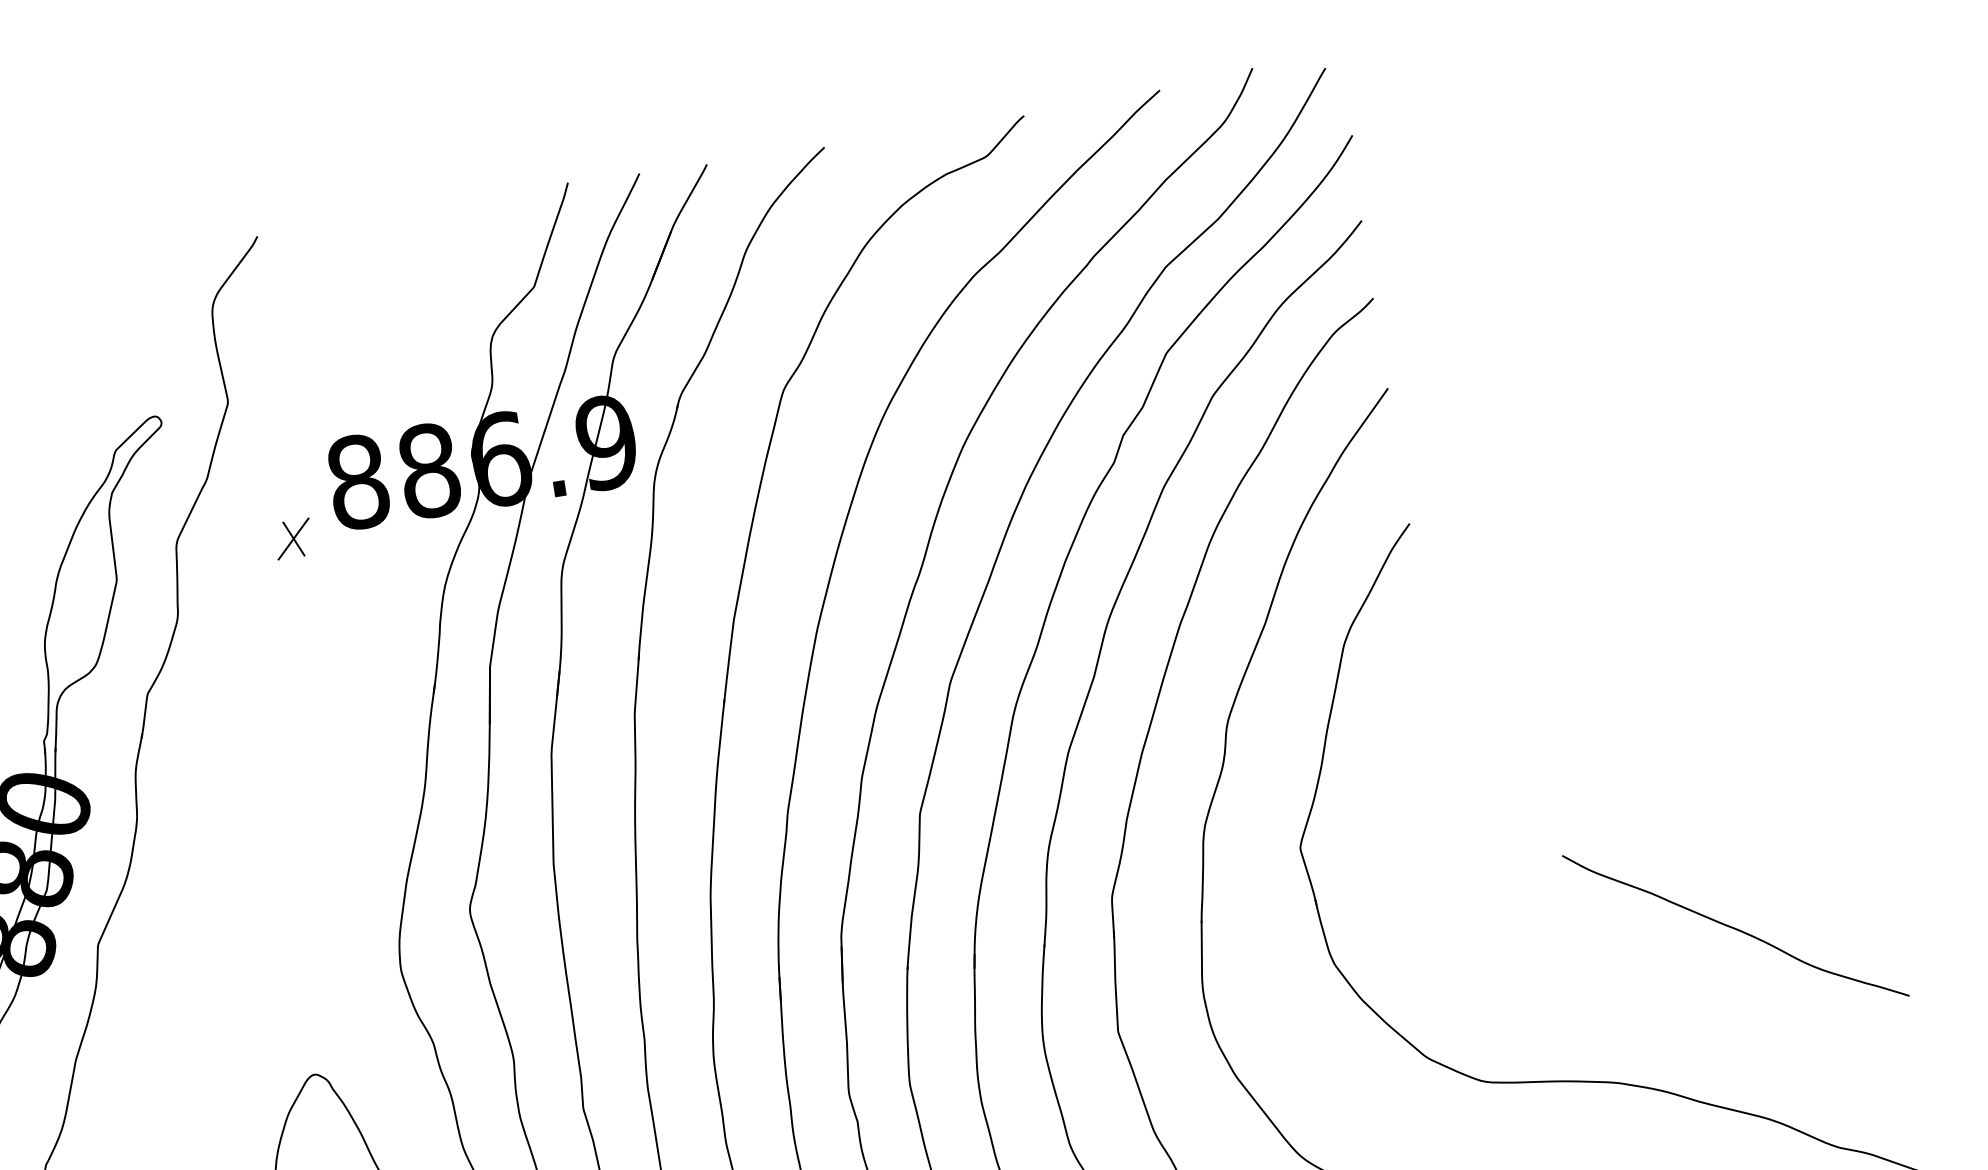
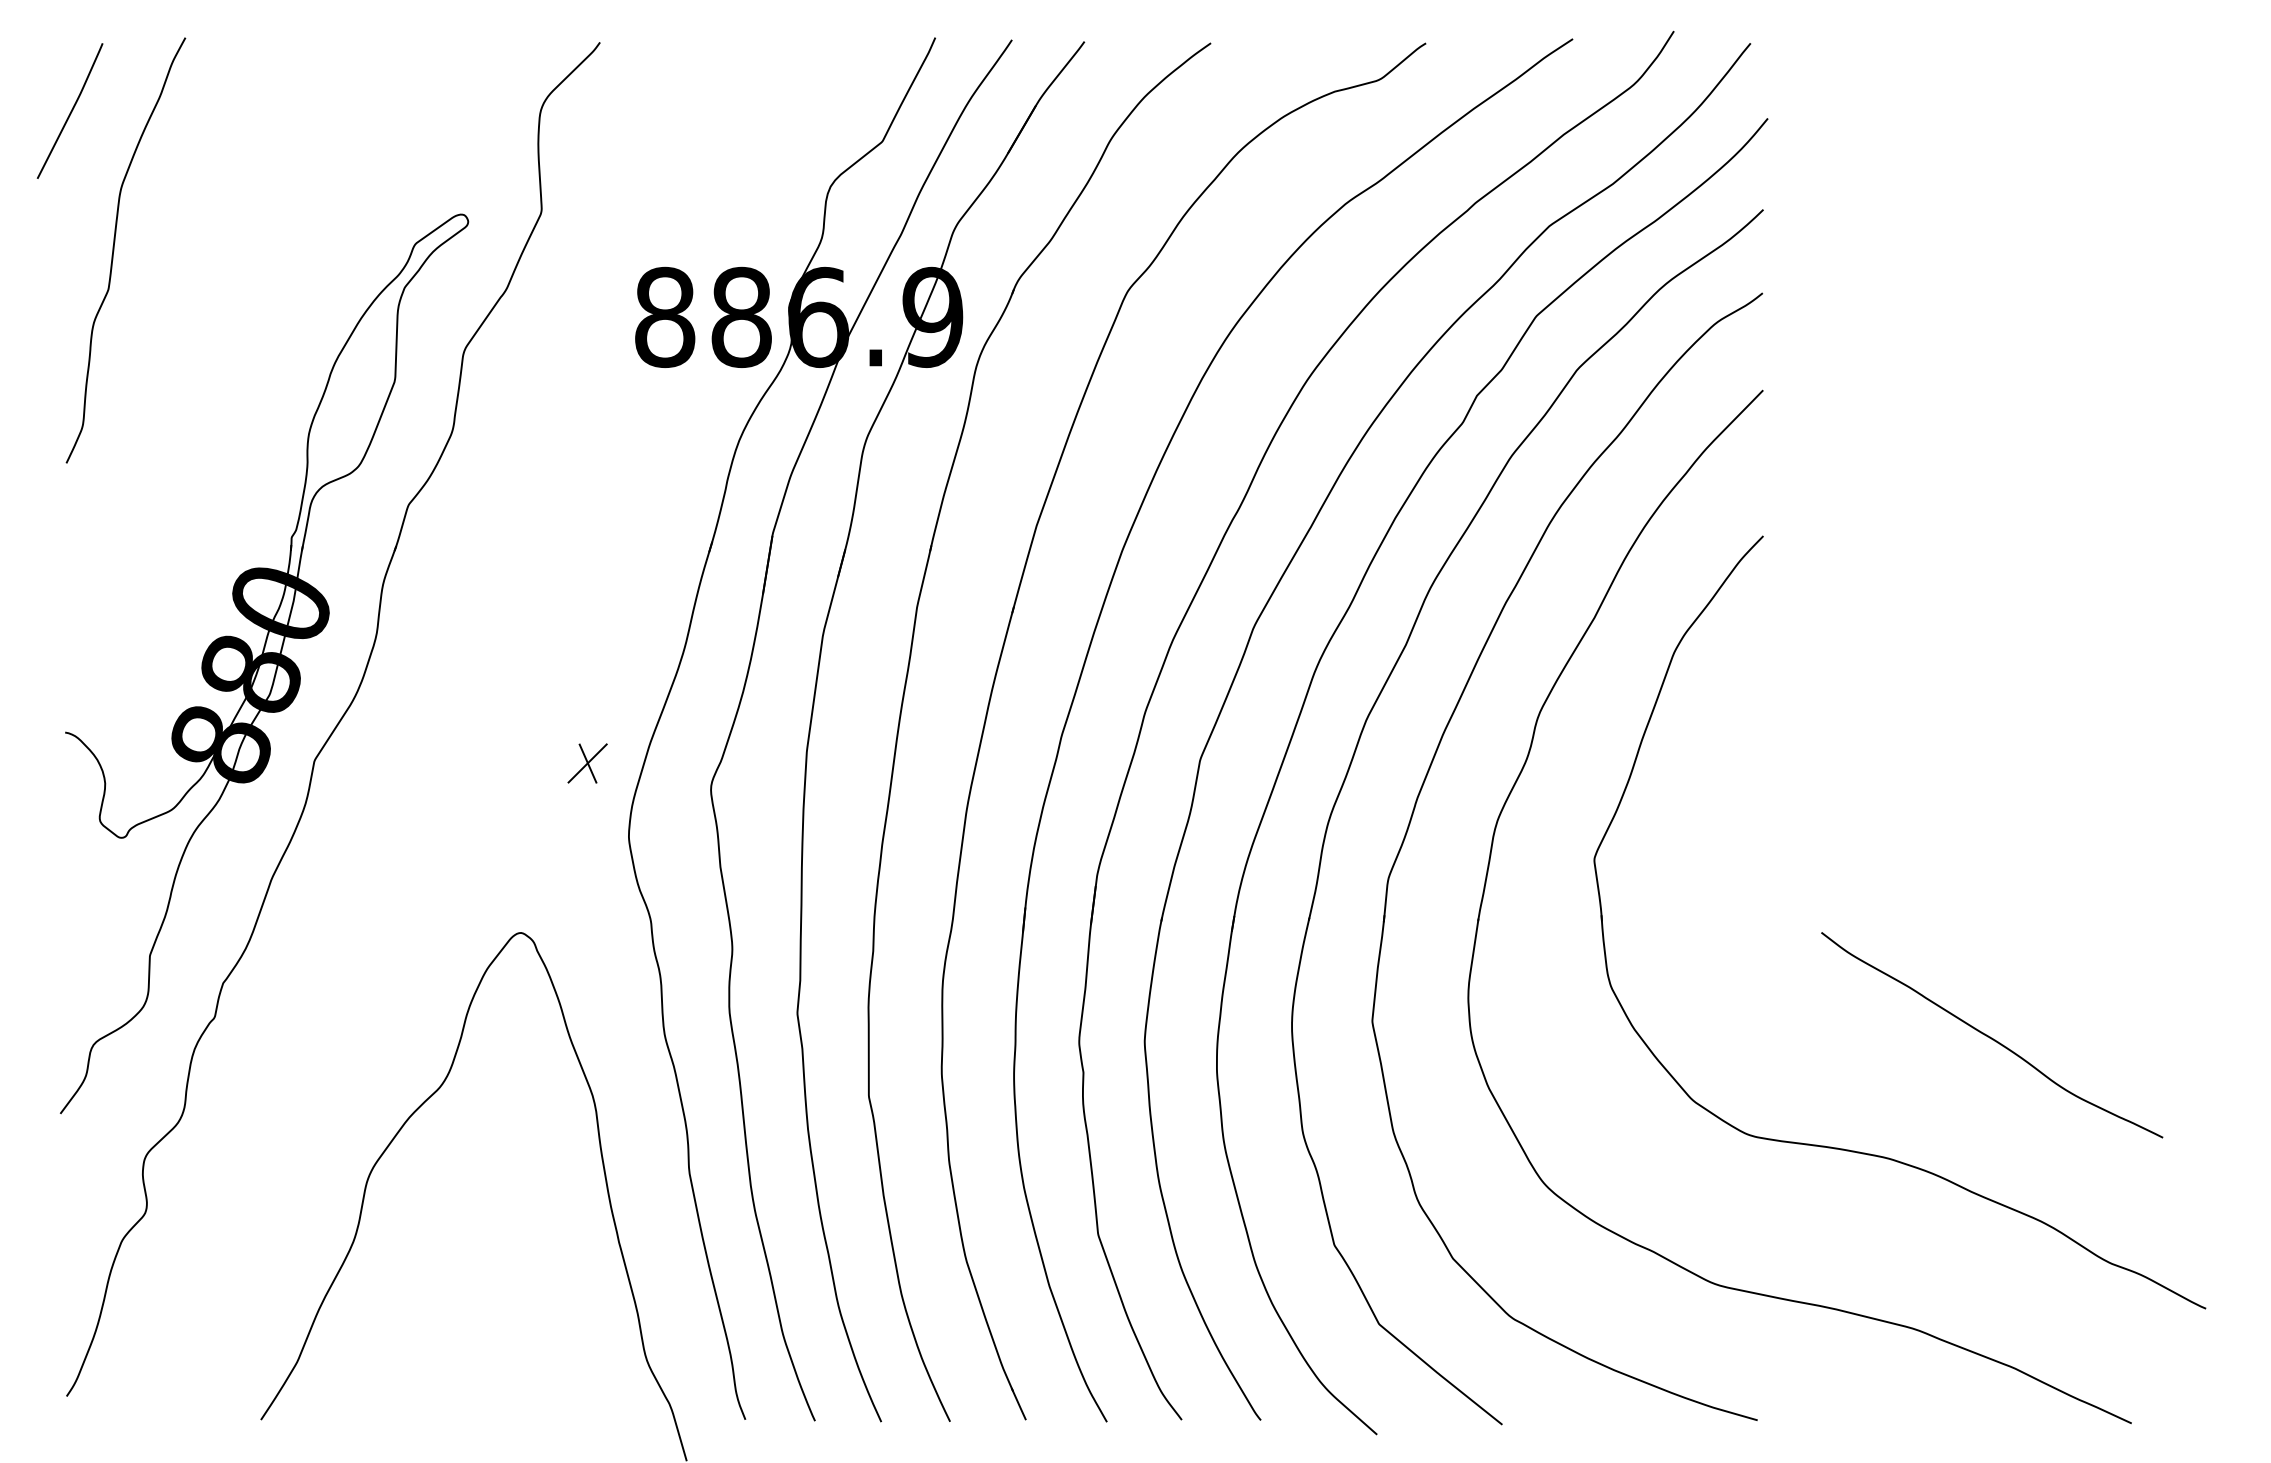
part: (293, 539) -> (587, 763), moved
curve: (1736, 927) -> (1992, 1037), moved

